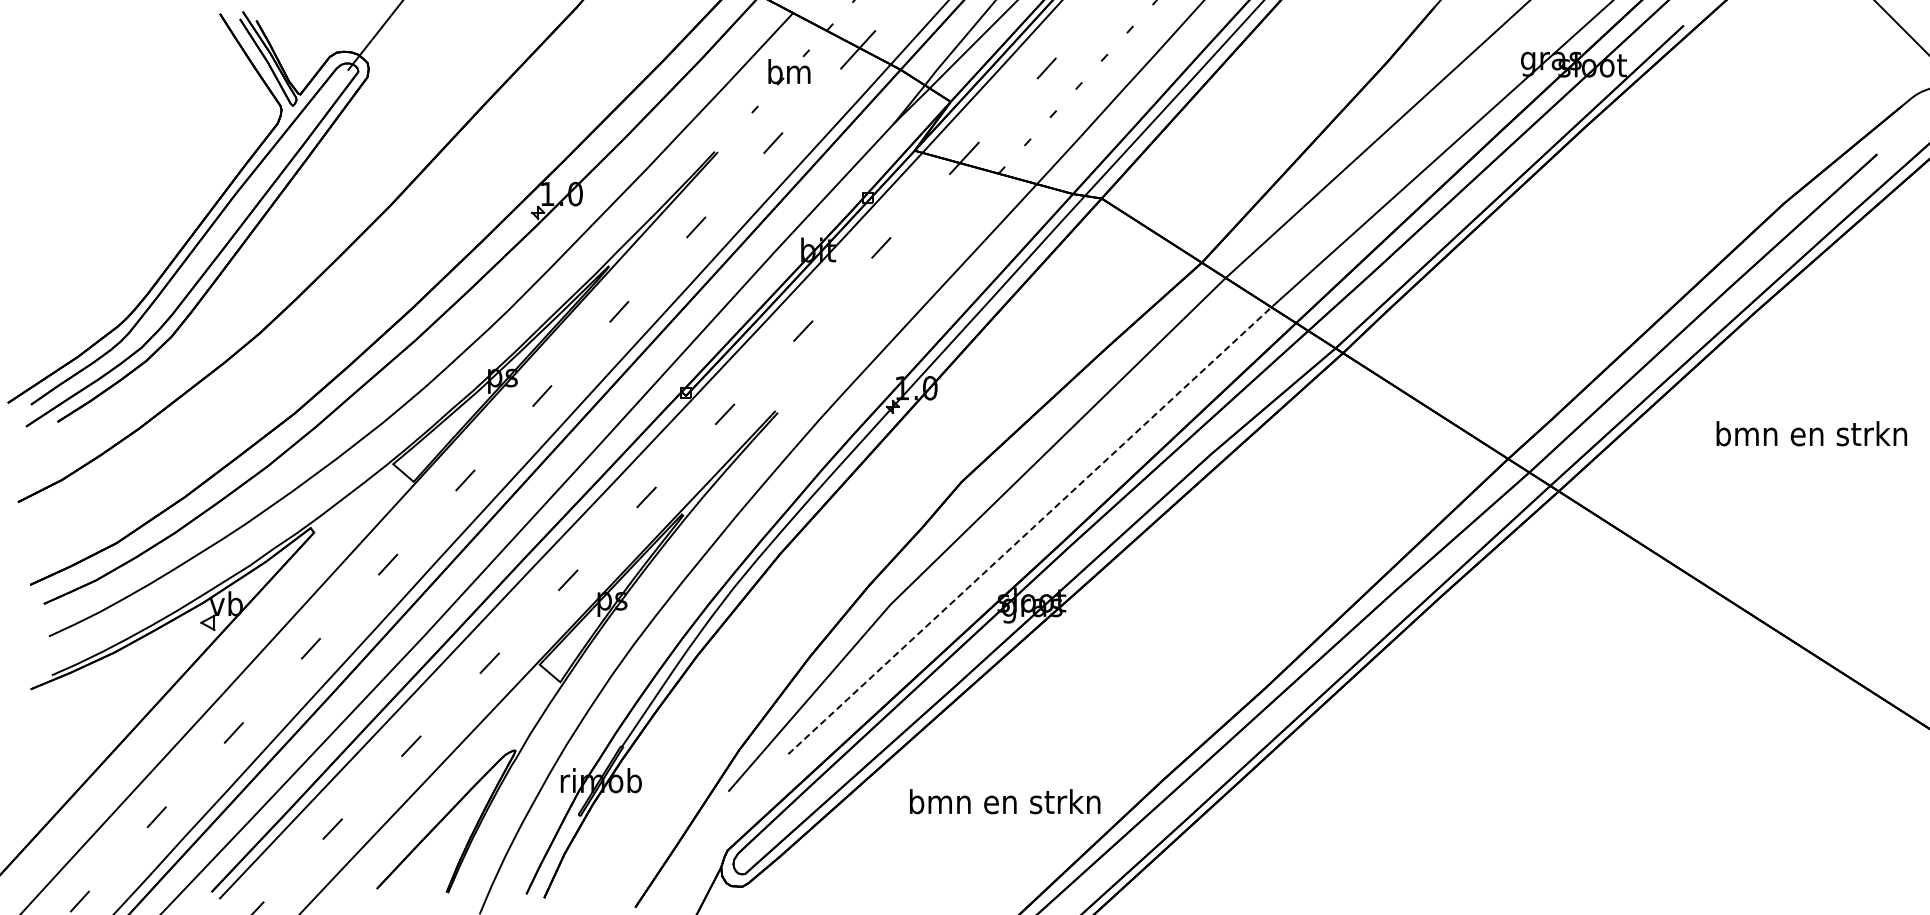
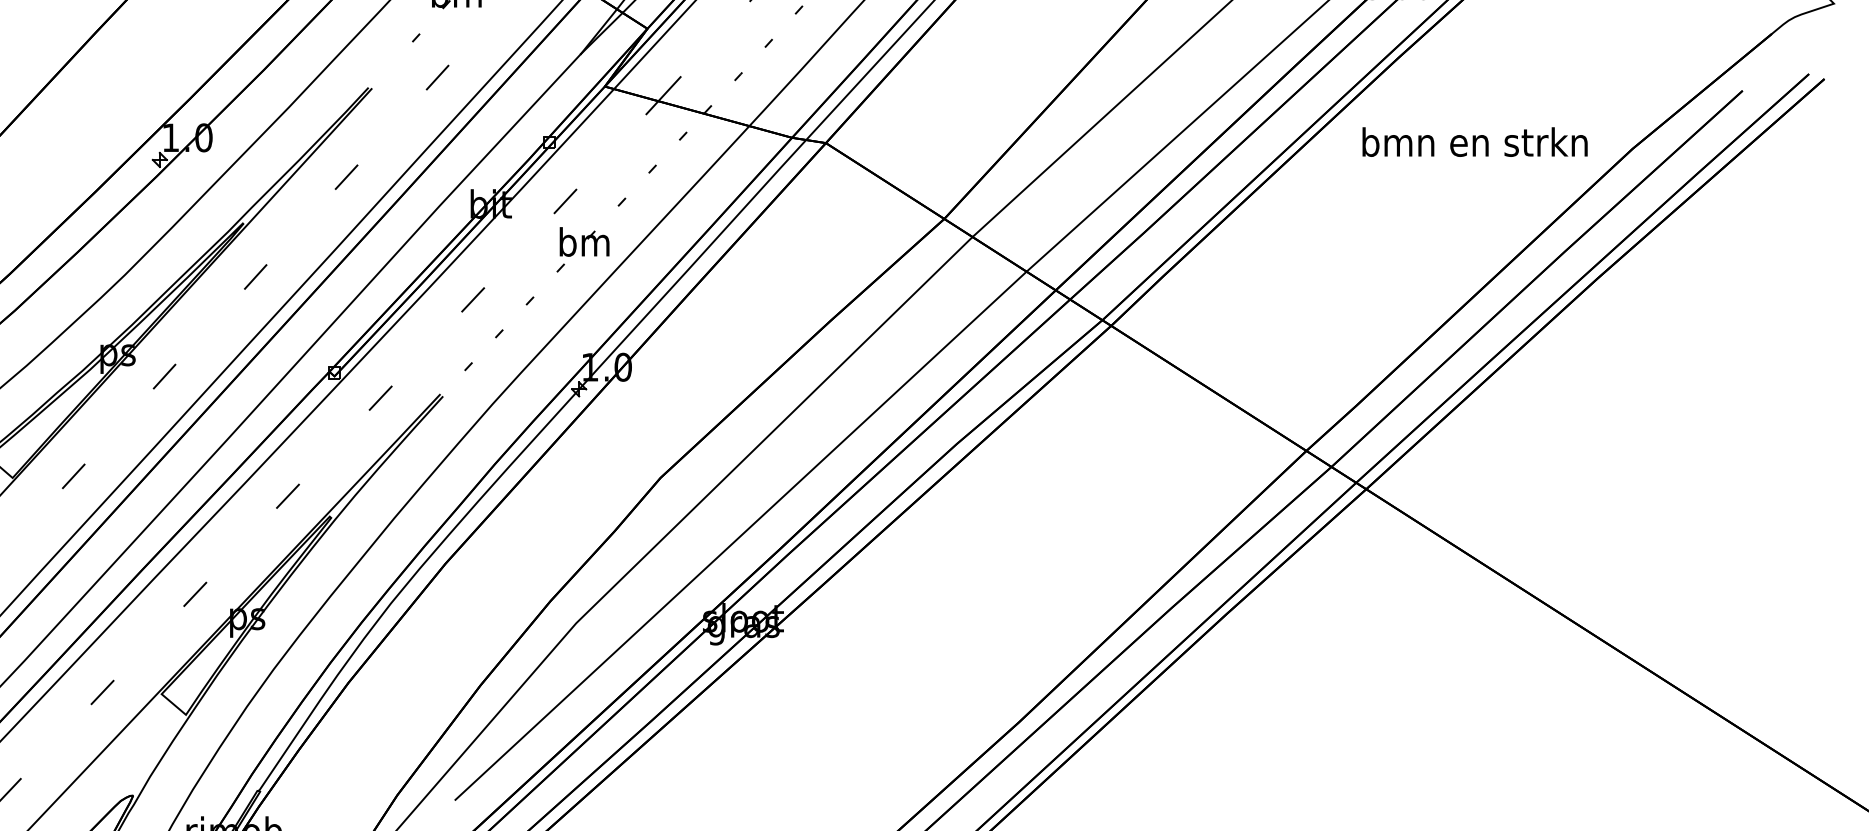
part: (889, 289) -> (575, 250), added
text: (1811, 433) -> (1474, 141), moved
line: (1030, 530) -> (741, 535), dashed -> solid

